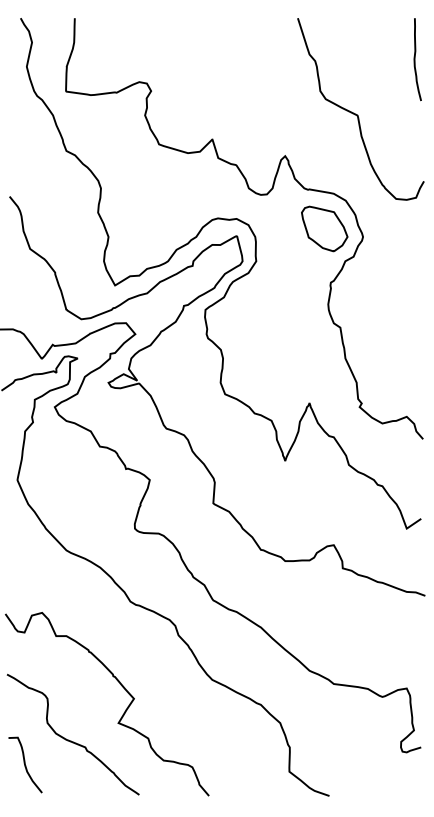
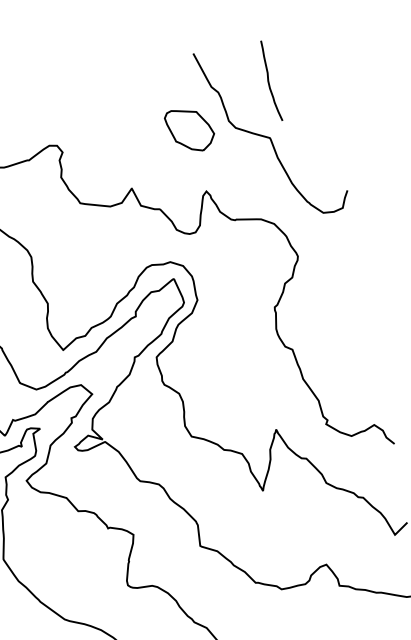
curve: (415, 59) -> (269, 81), moved
part: (324, 228) -> (189, 129), moved

